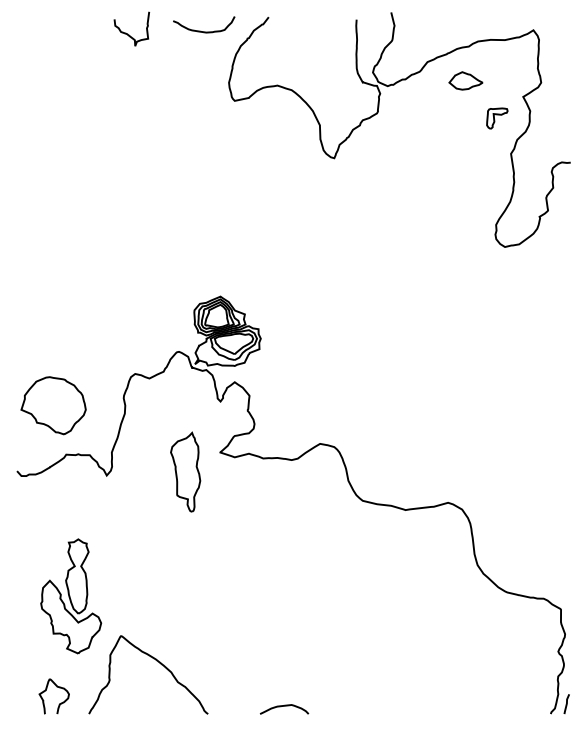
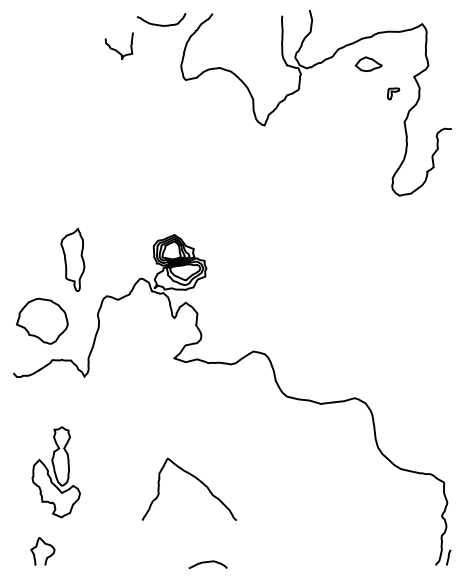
curve: (128, 33) -> (116, 49), moved
part: (497, 117) -> (393, 93), size x0.7
part: (185, 471) -> (72, 259), moved
curve: (157, 662) -> (196, 479), moved
curve: (283, 706) -> (207, 562), moved

